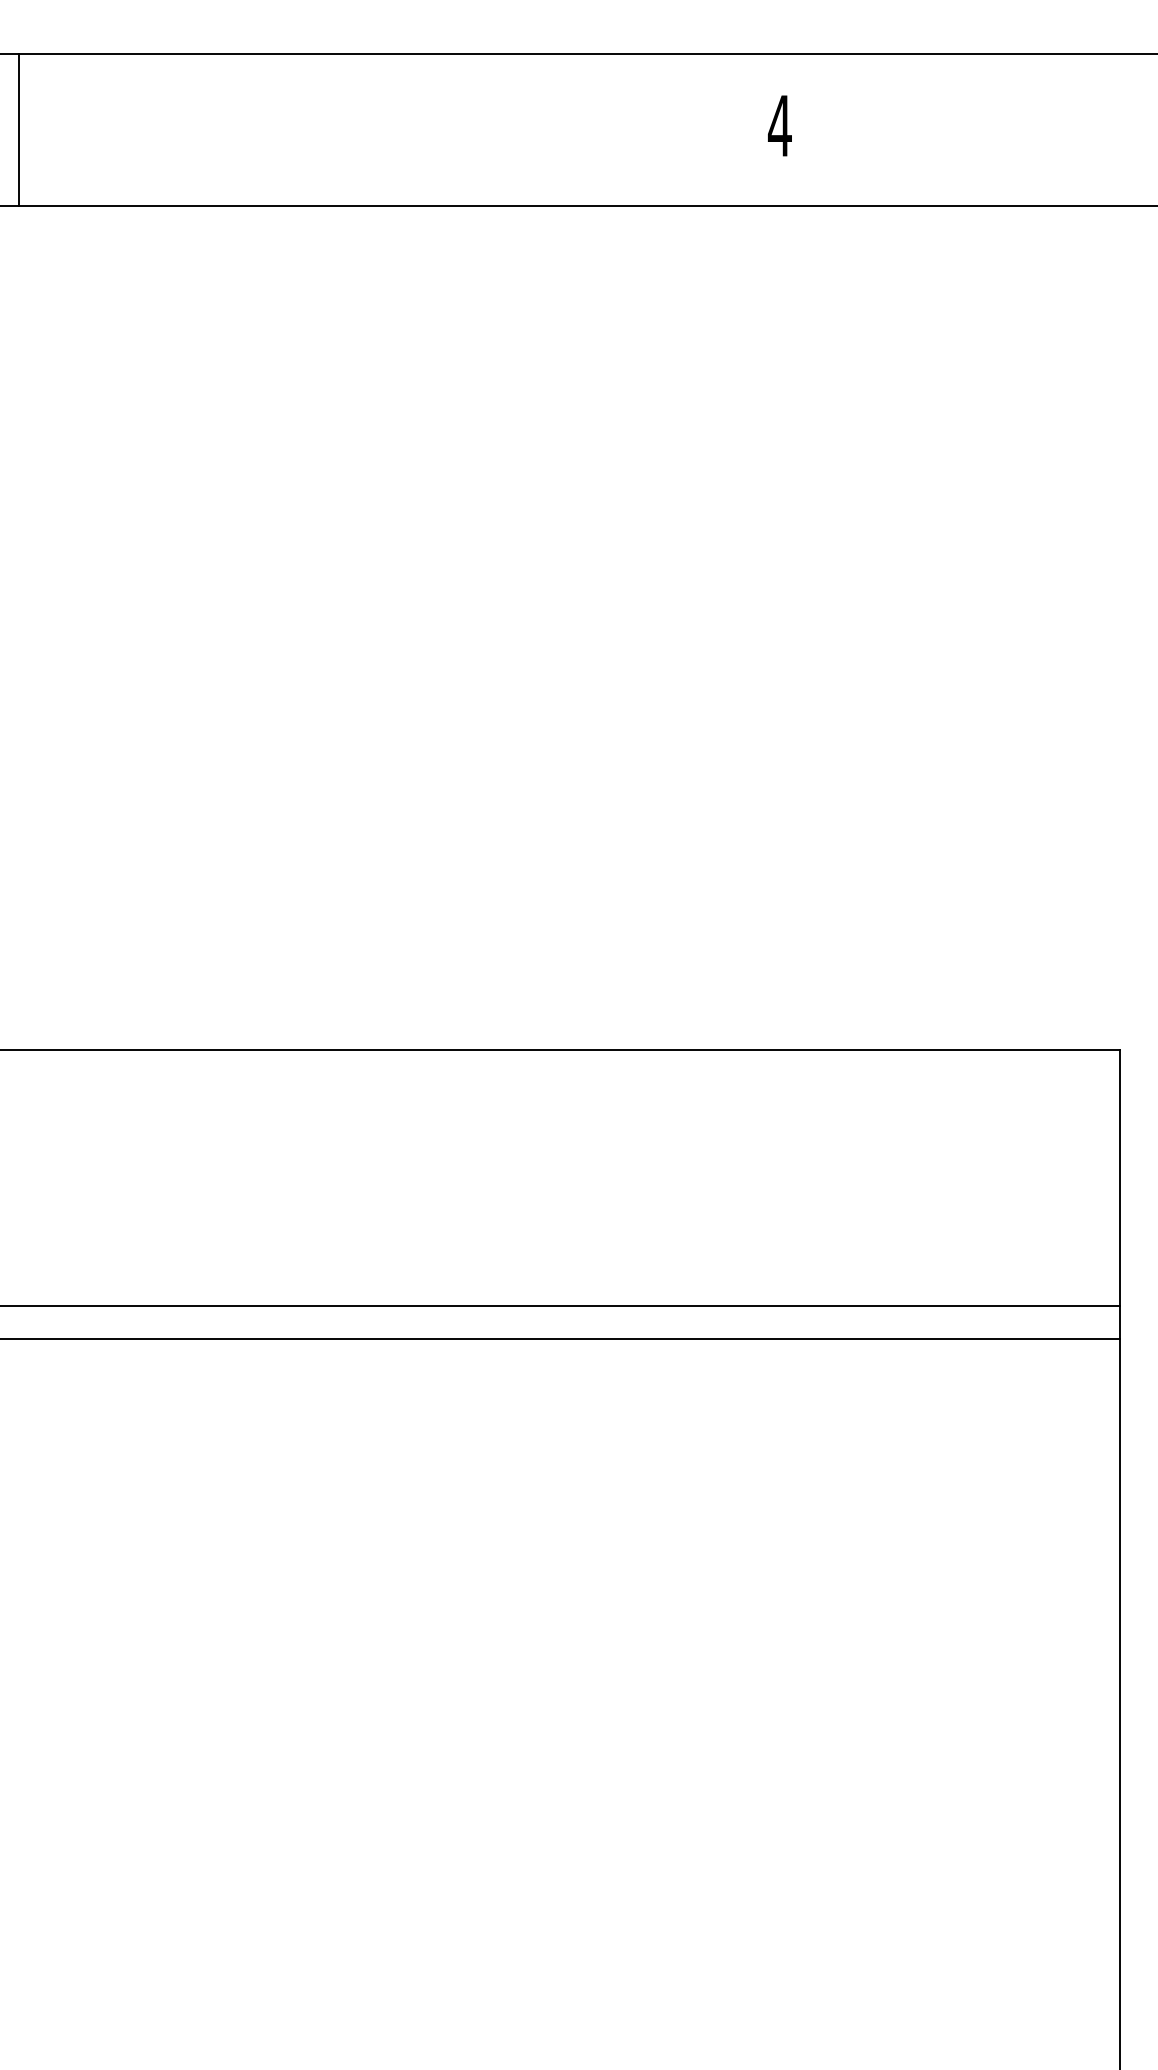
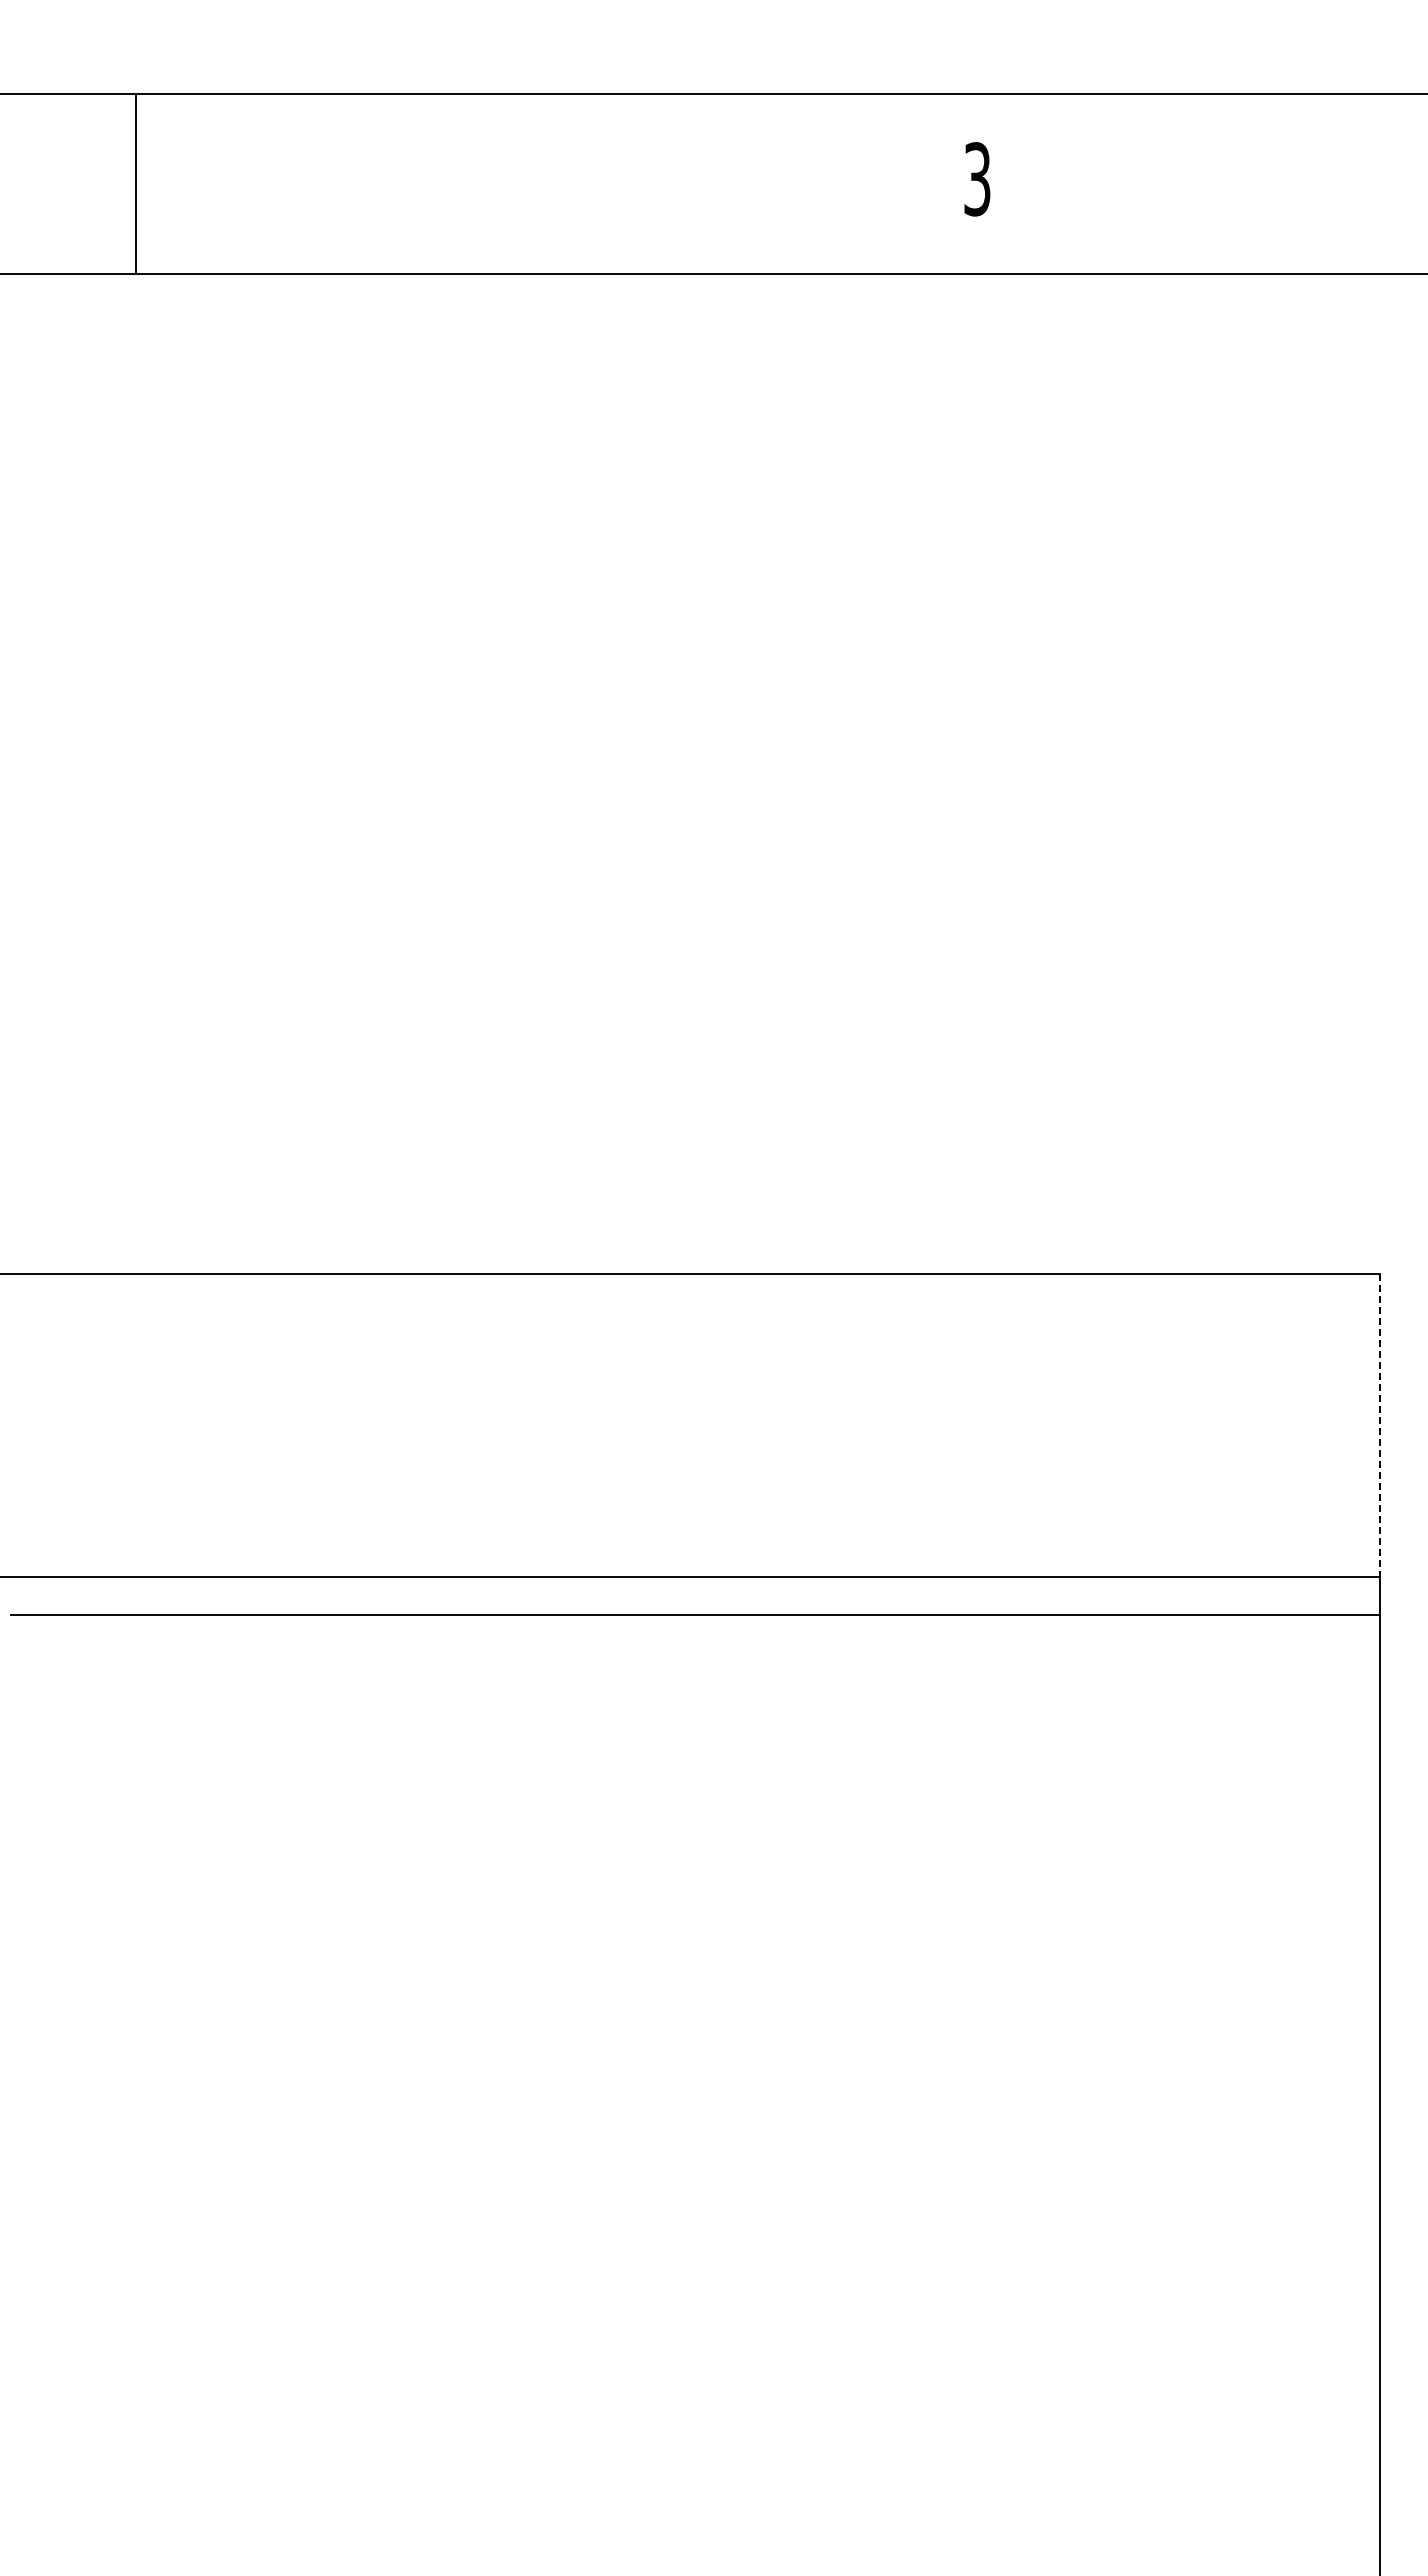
text: (780, 126) -> (977, 179), 4 -> 3
line: (18, 130) -> (135, 184), moved
line: (1120, 1178) -> (1380, 1425), solid -> dashed

